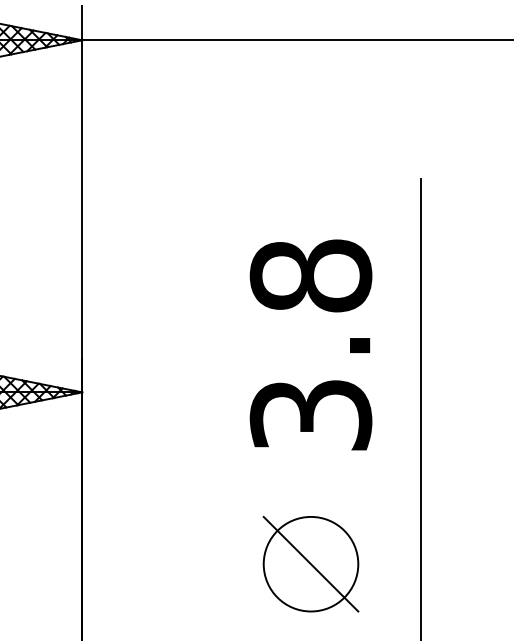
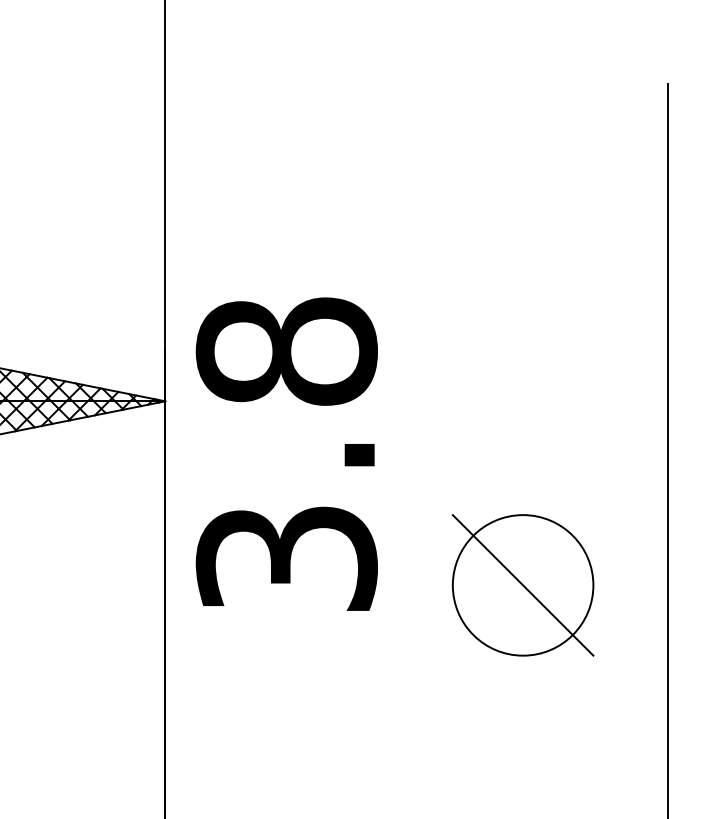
text: (310, 344) -> (286, 453), moved
part: (310, 563) -> (522, 584), moved

